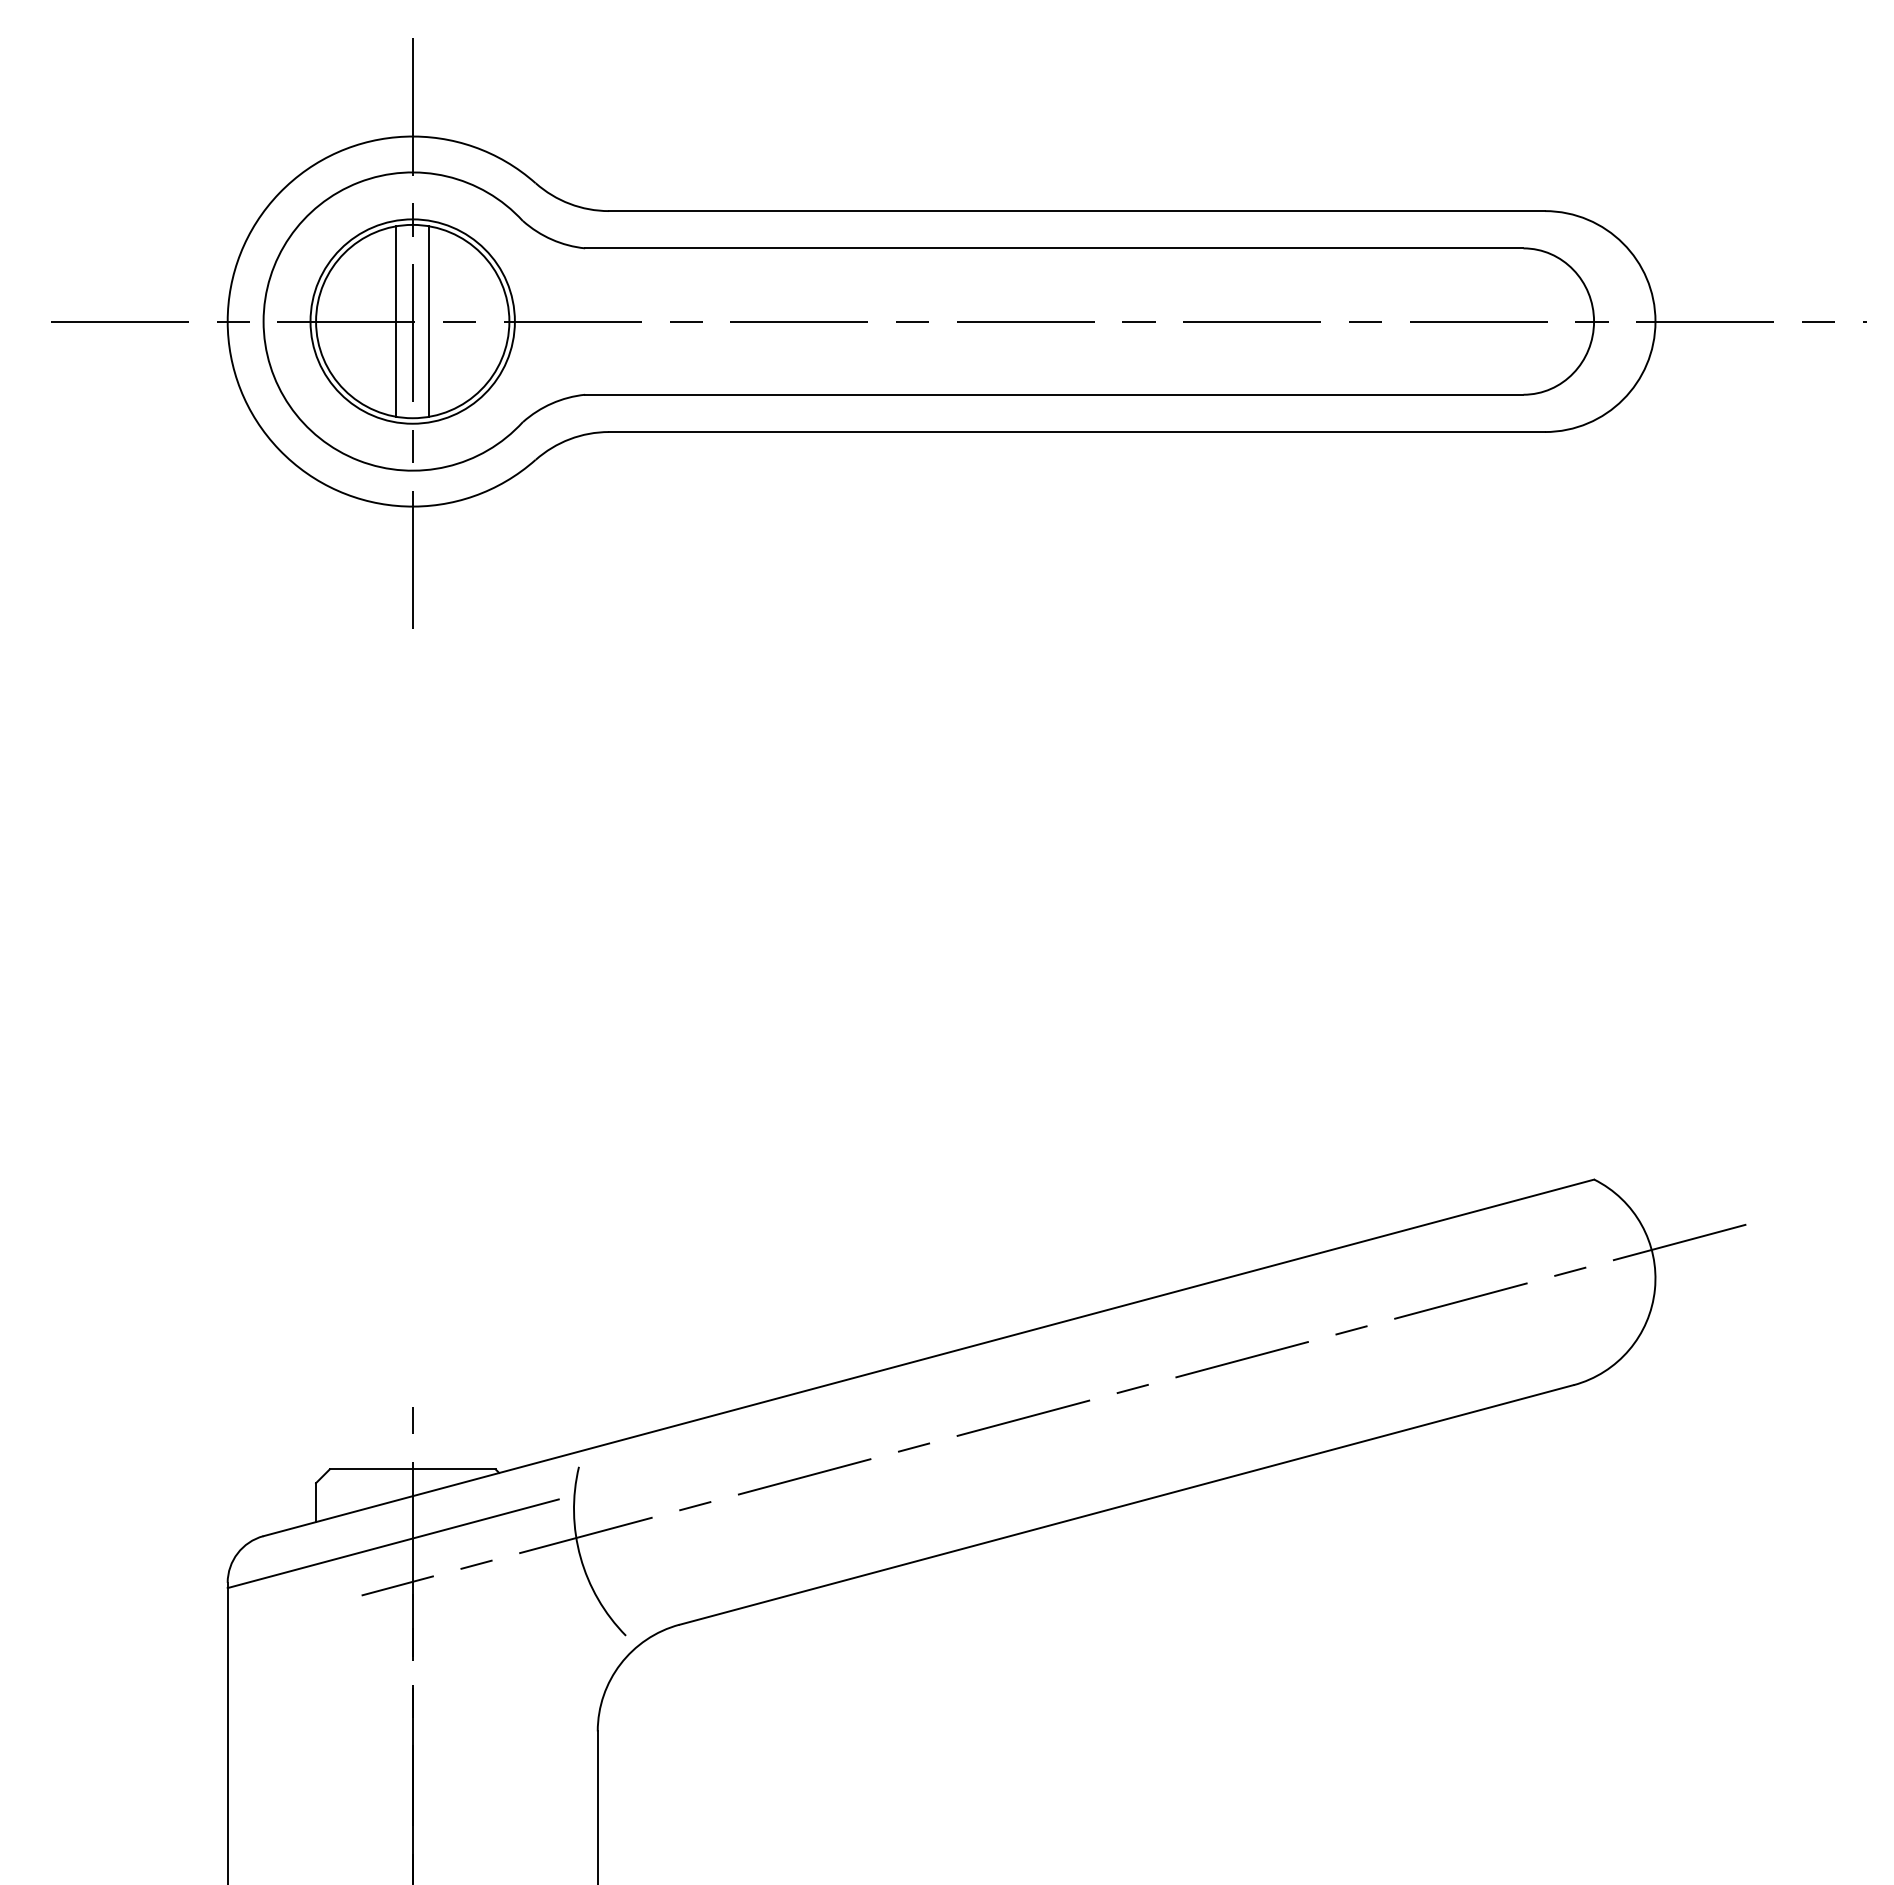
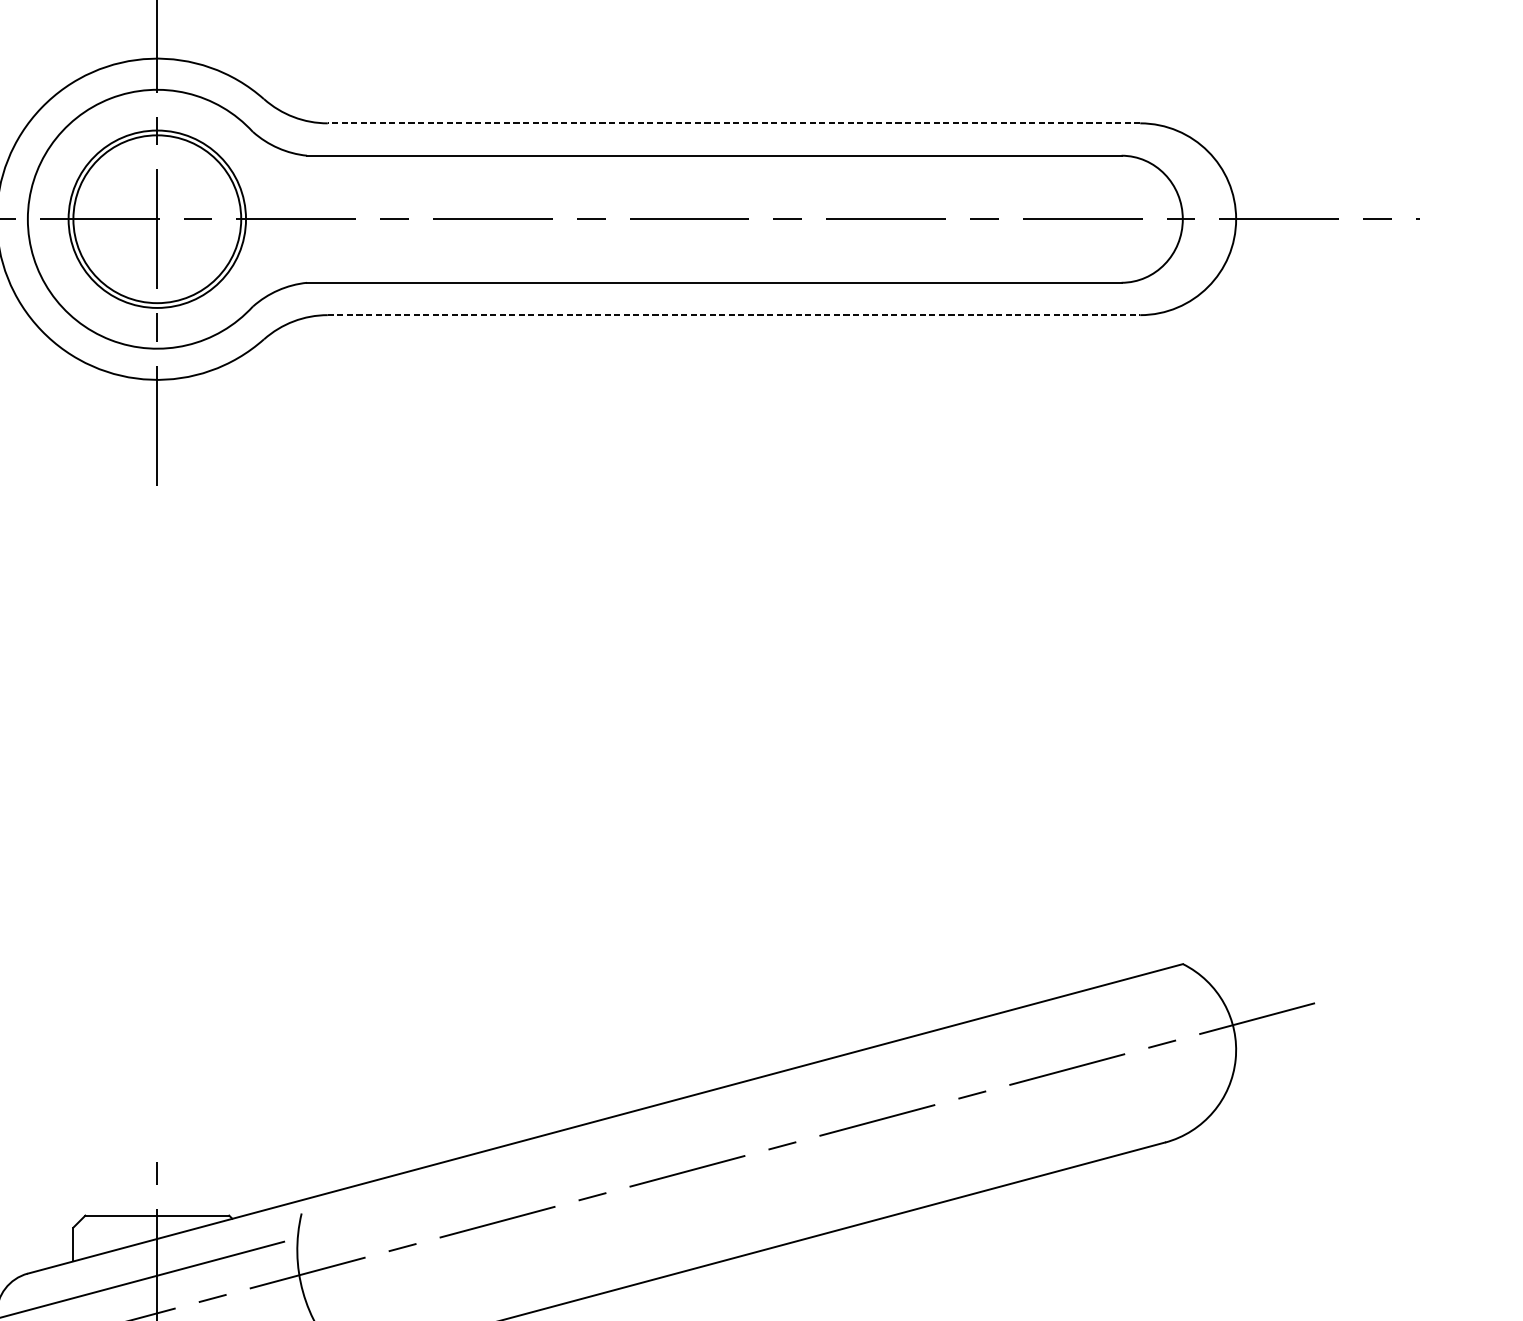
line: (1077, 211) -> (734, 123), solid -> dashed
line: (396, 321) -> (143, 219), removed
line: (429, 321) -> (171, 219), removed
line: (1077, 432) -> (734, 315), solid -> dashed

